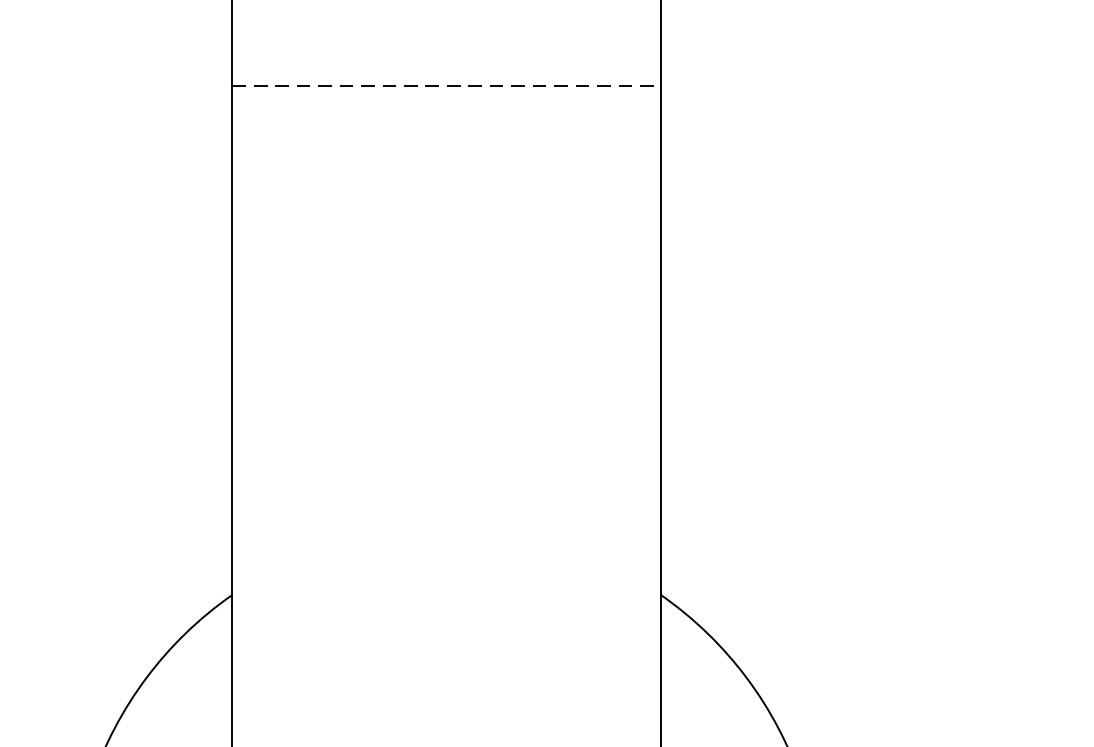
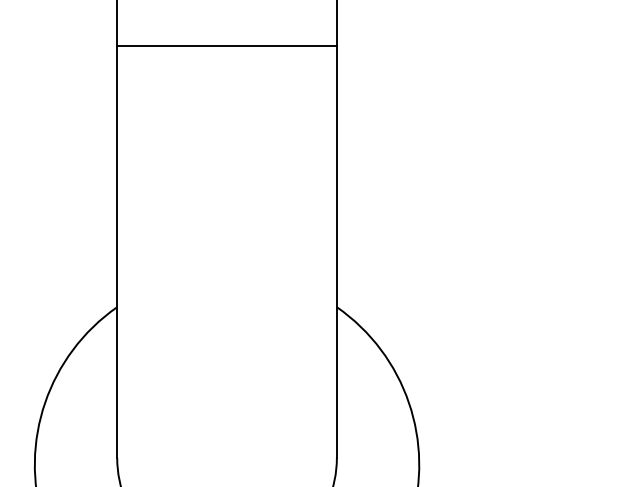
line: (447, 86) -> (227, 46), dashed -> solid

